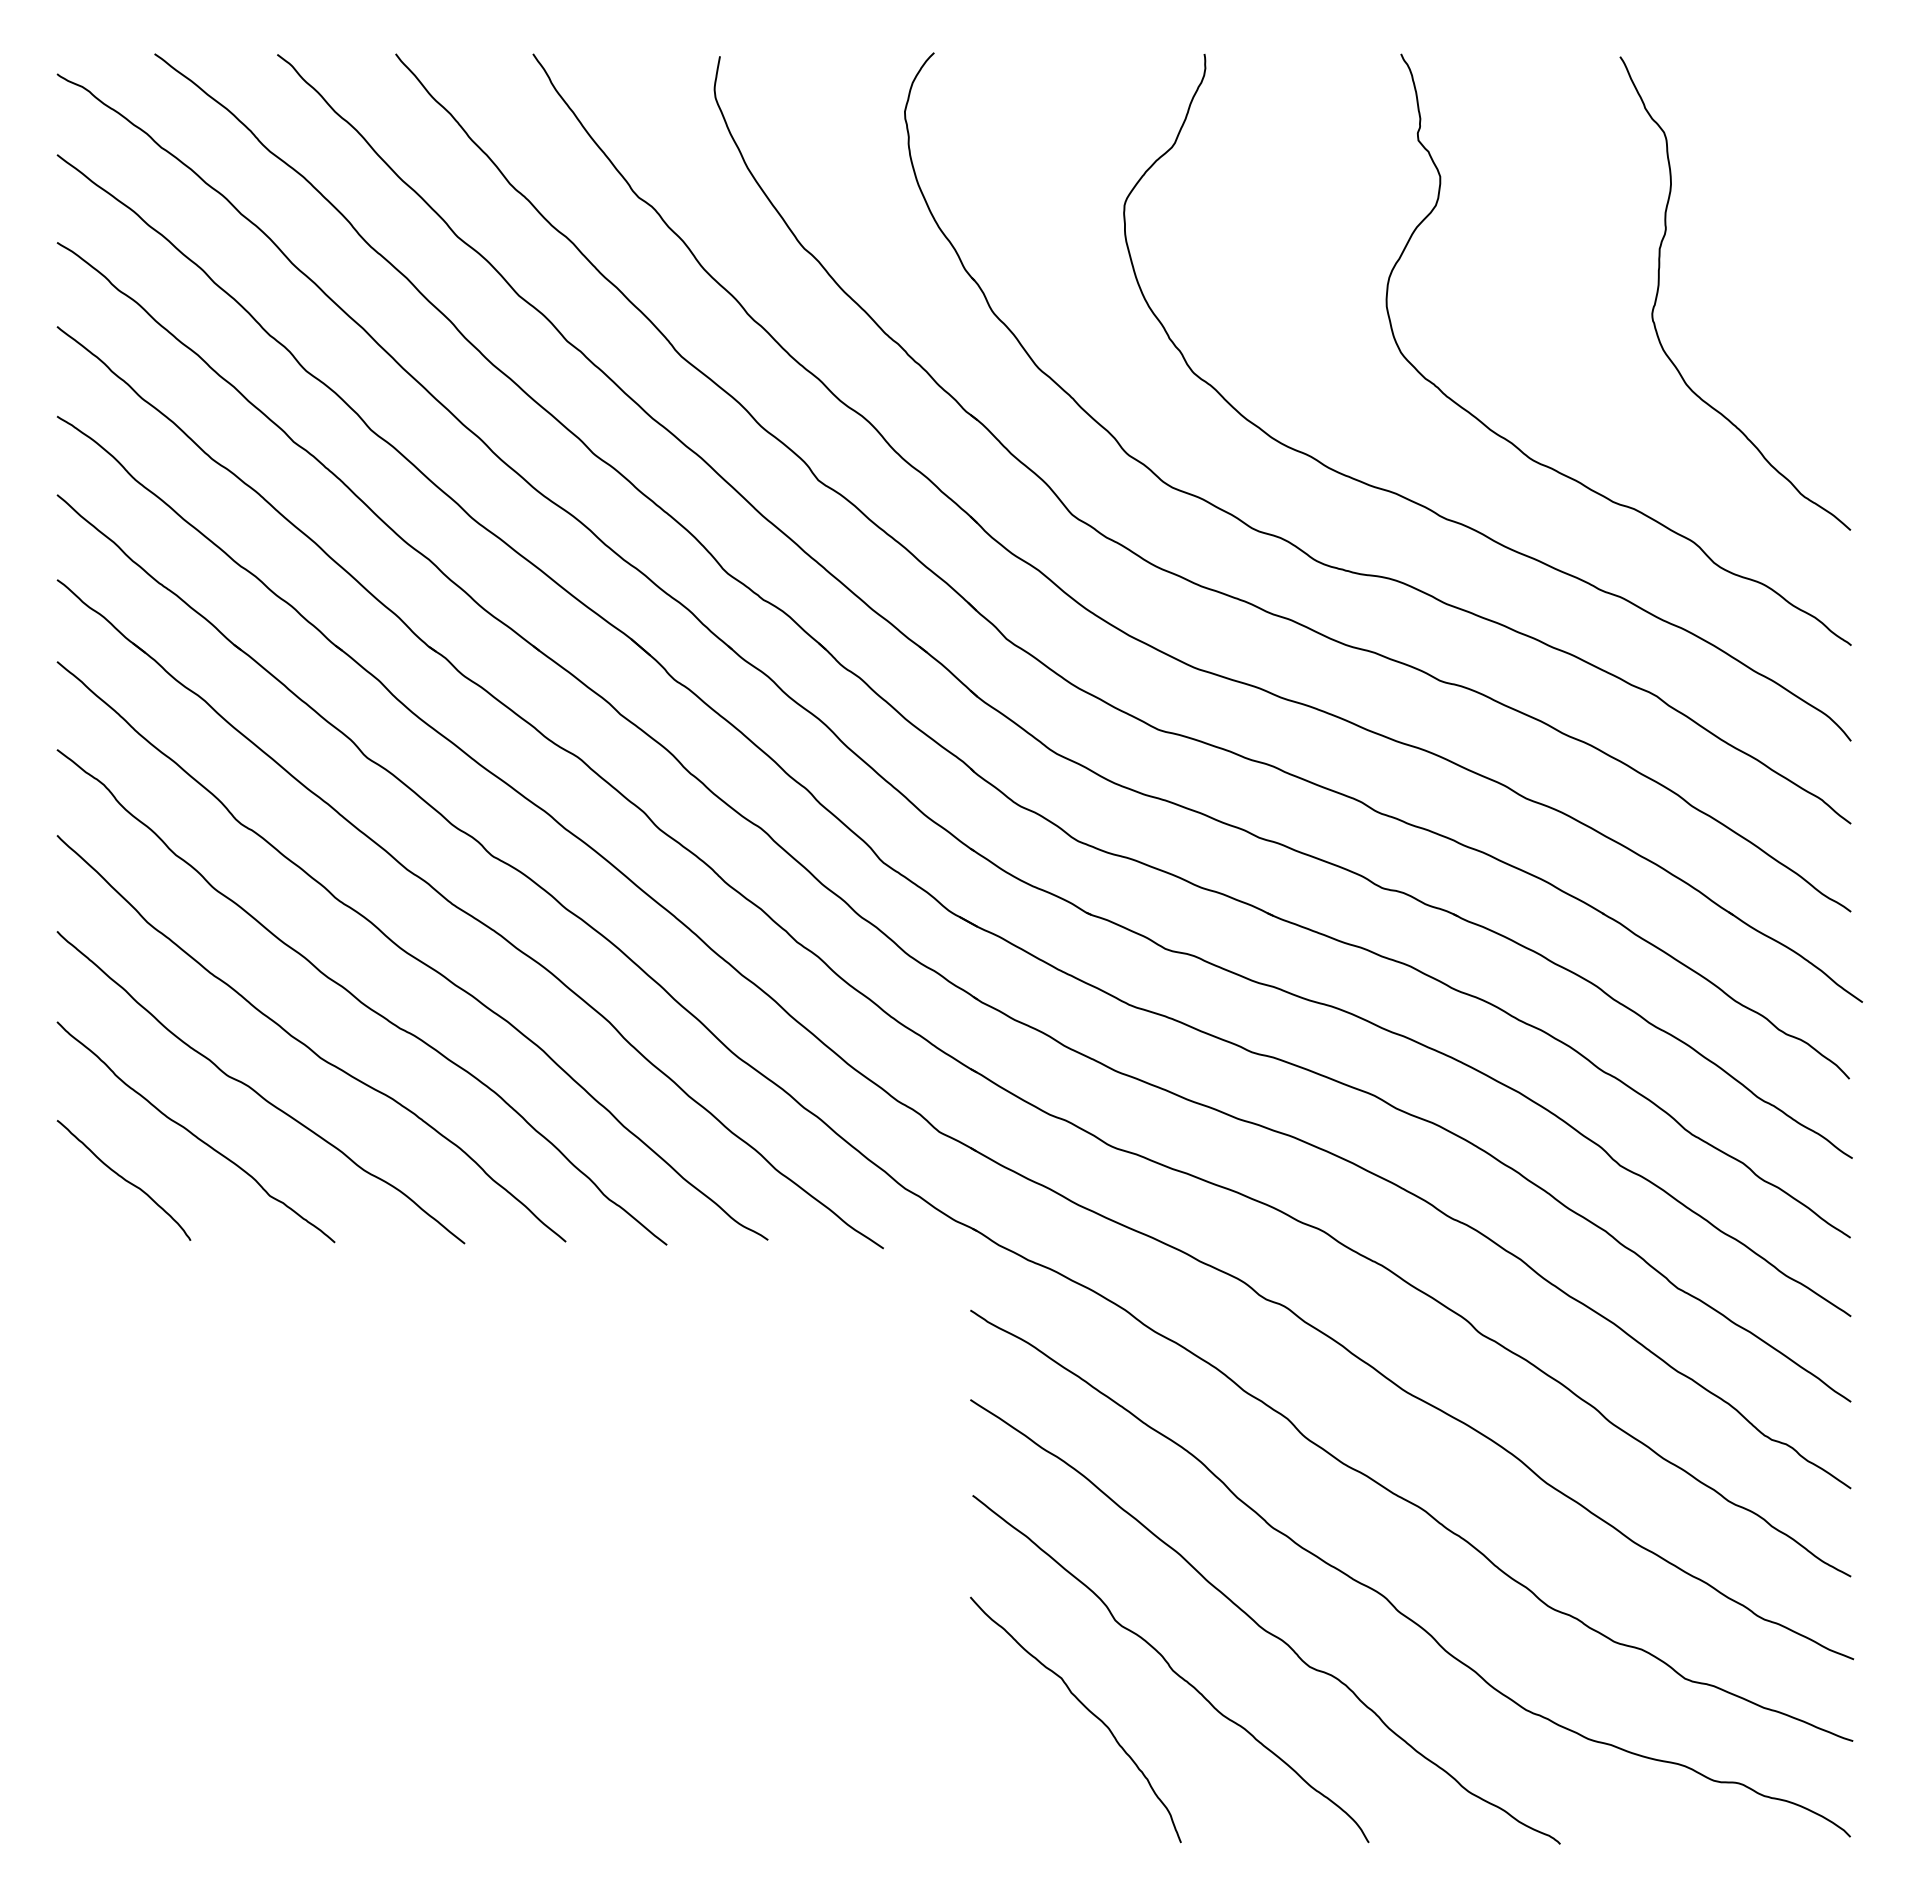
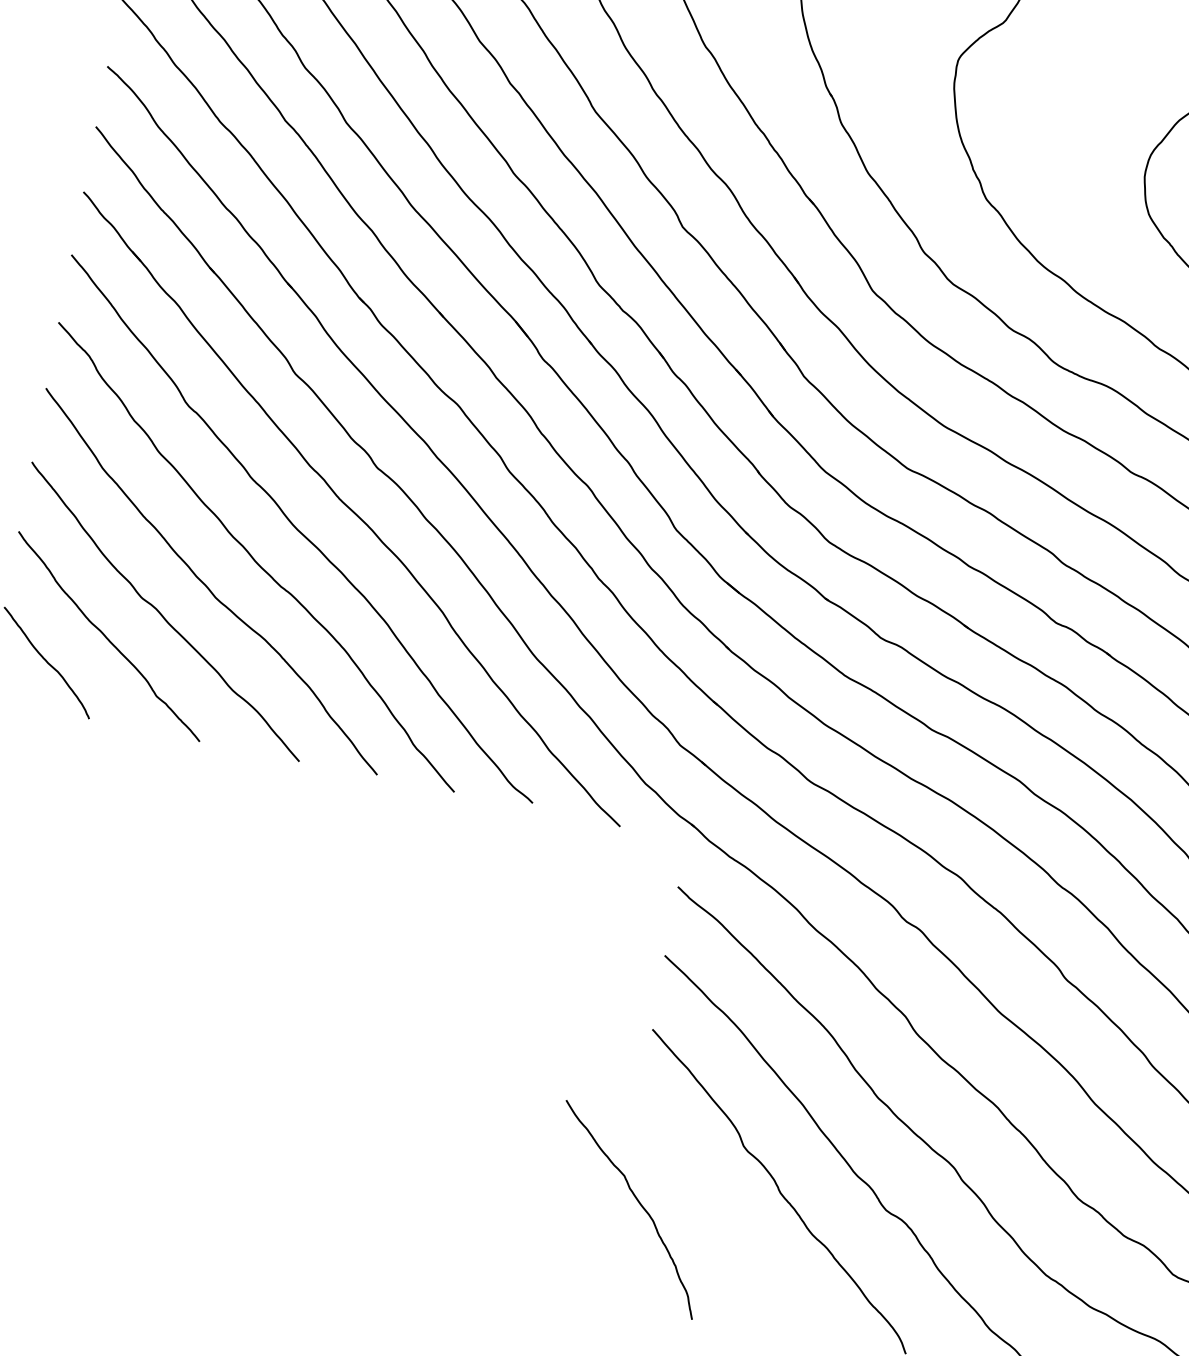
curve: (1085, 1708) -> (638, 1202), moved

